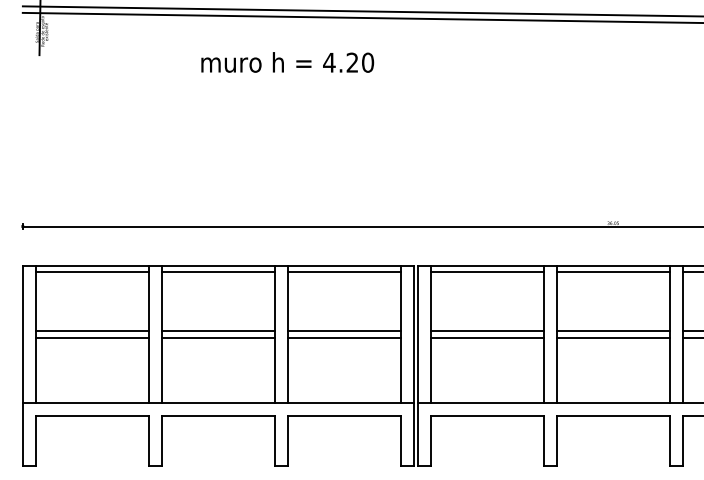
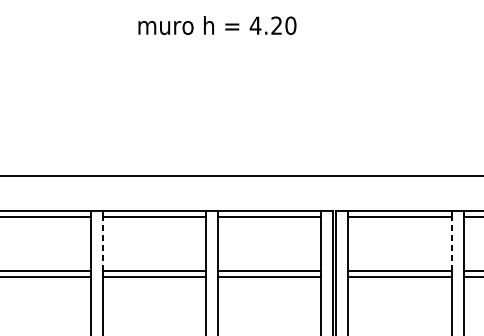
line: (162, 301) -> (102, 244), solid -> dashed
line: (543, 301) -> (451, 244), solid -> dashed

